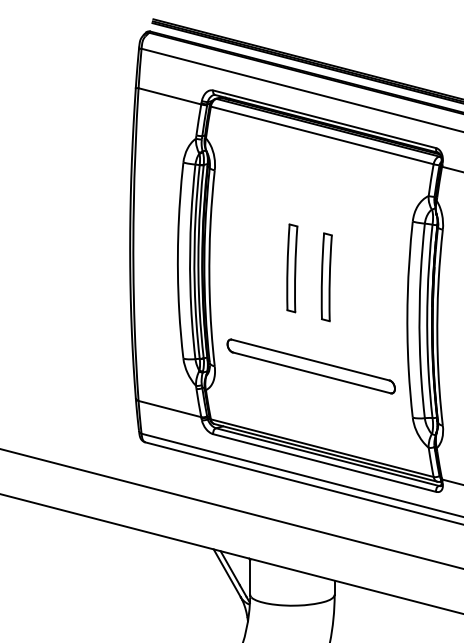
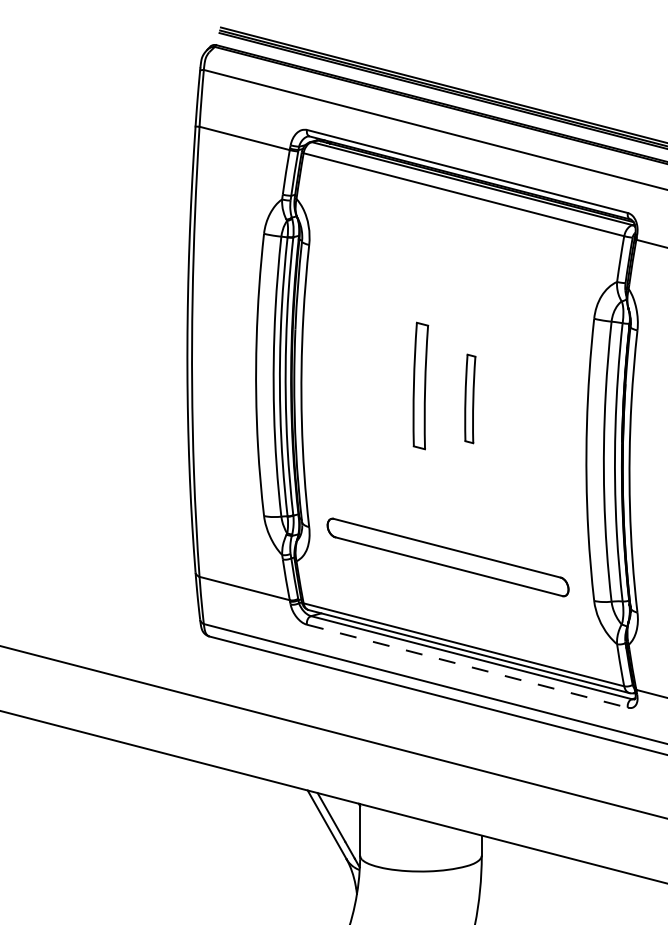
part: (326, 277) -> (470, 399), size x0.7
part: (310, 366) -> (446, 557), moved
line: (325, 463) -> (468, 666), solid -> dashed

